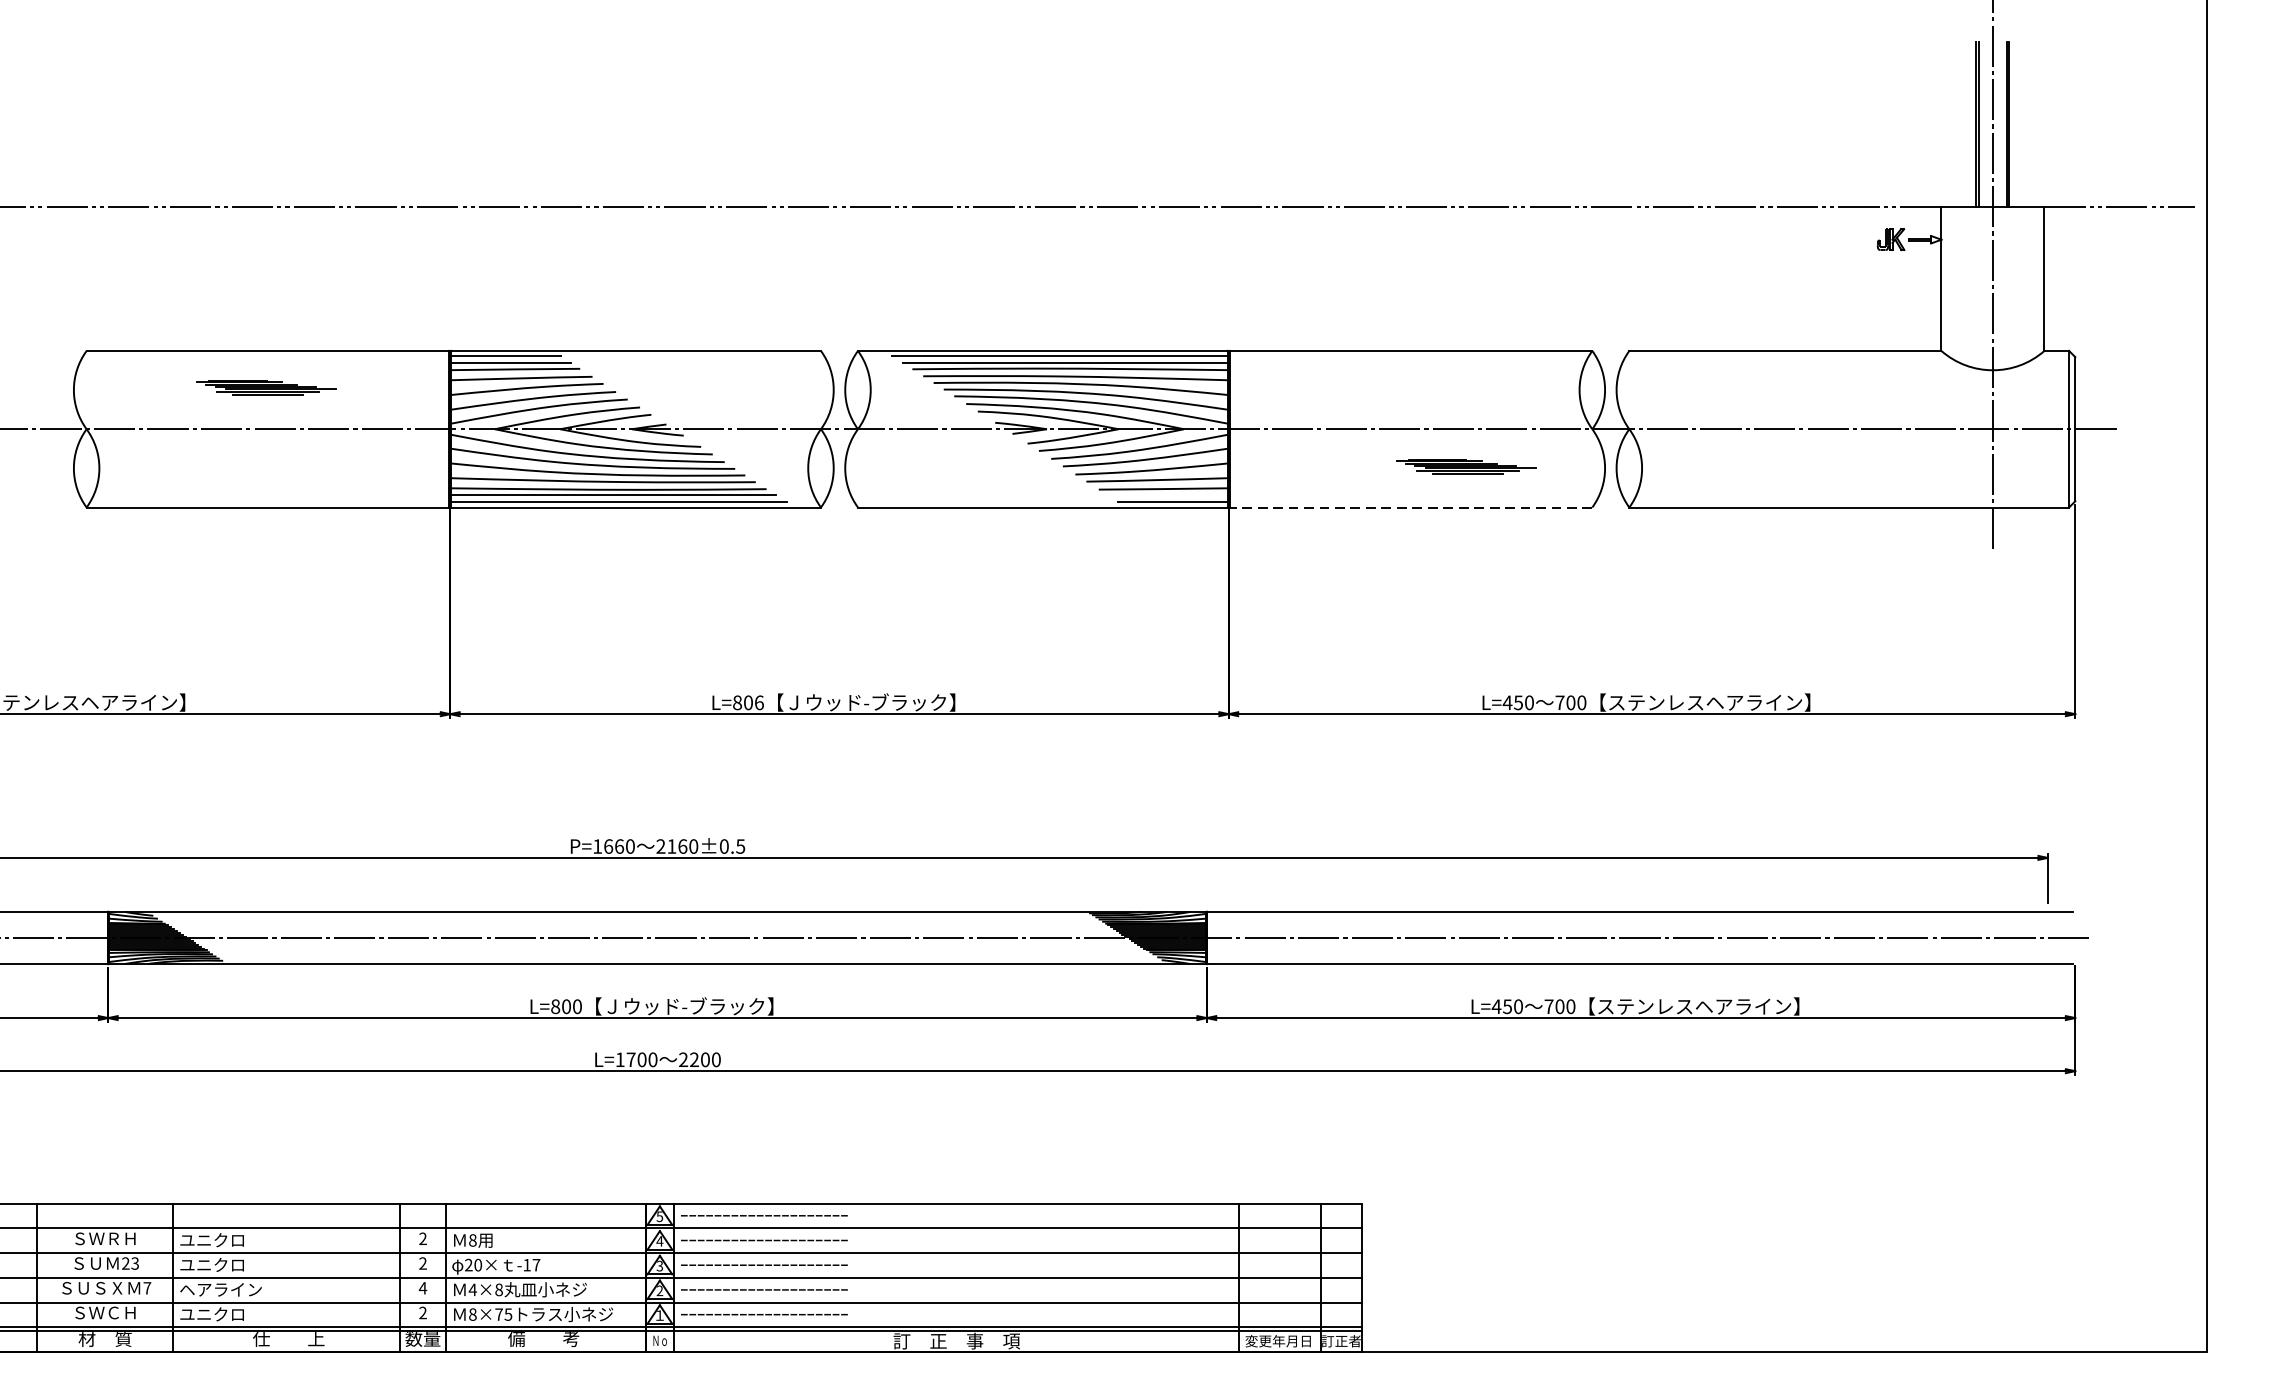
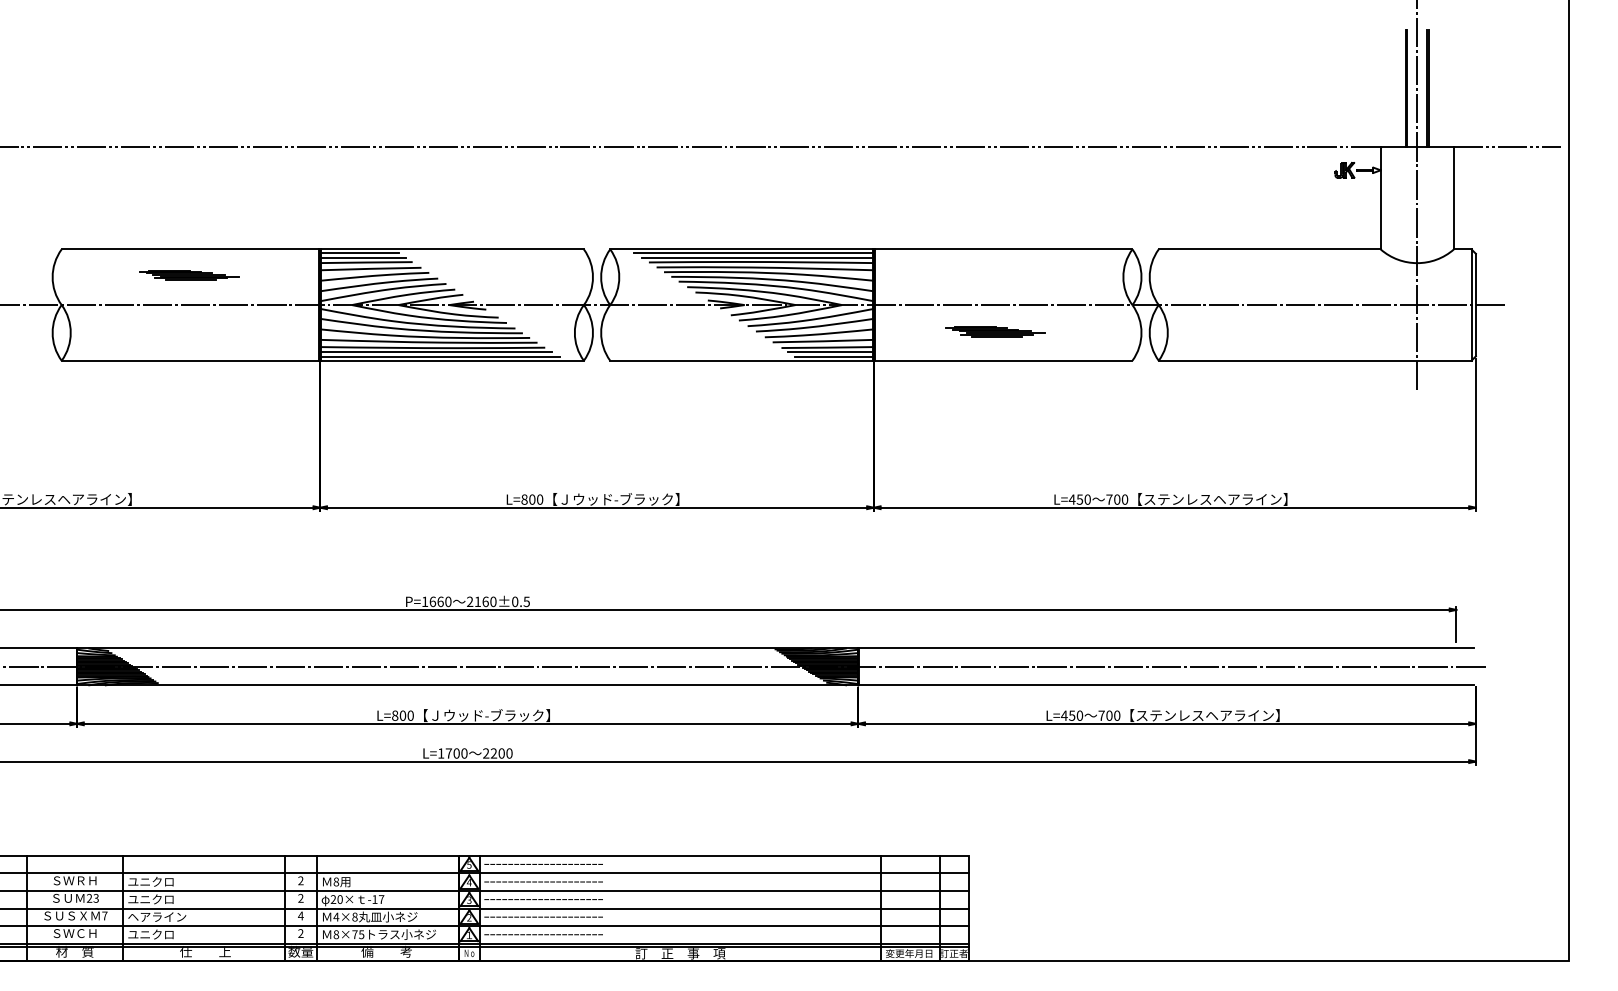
part: (1465, 466) -> (995, 331), moved
line: (1167, 495) -> (830, 352), added
line: (1411, 507) -> (1003, 360), dashed -> solid
text: (759, 702) -> (540, 499), L=806 -> L=800

